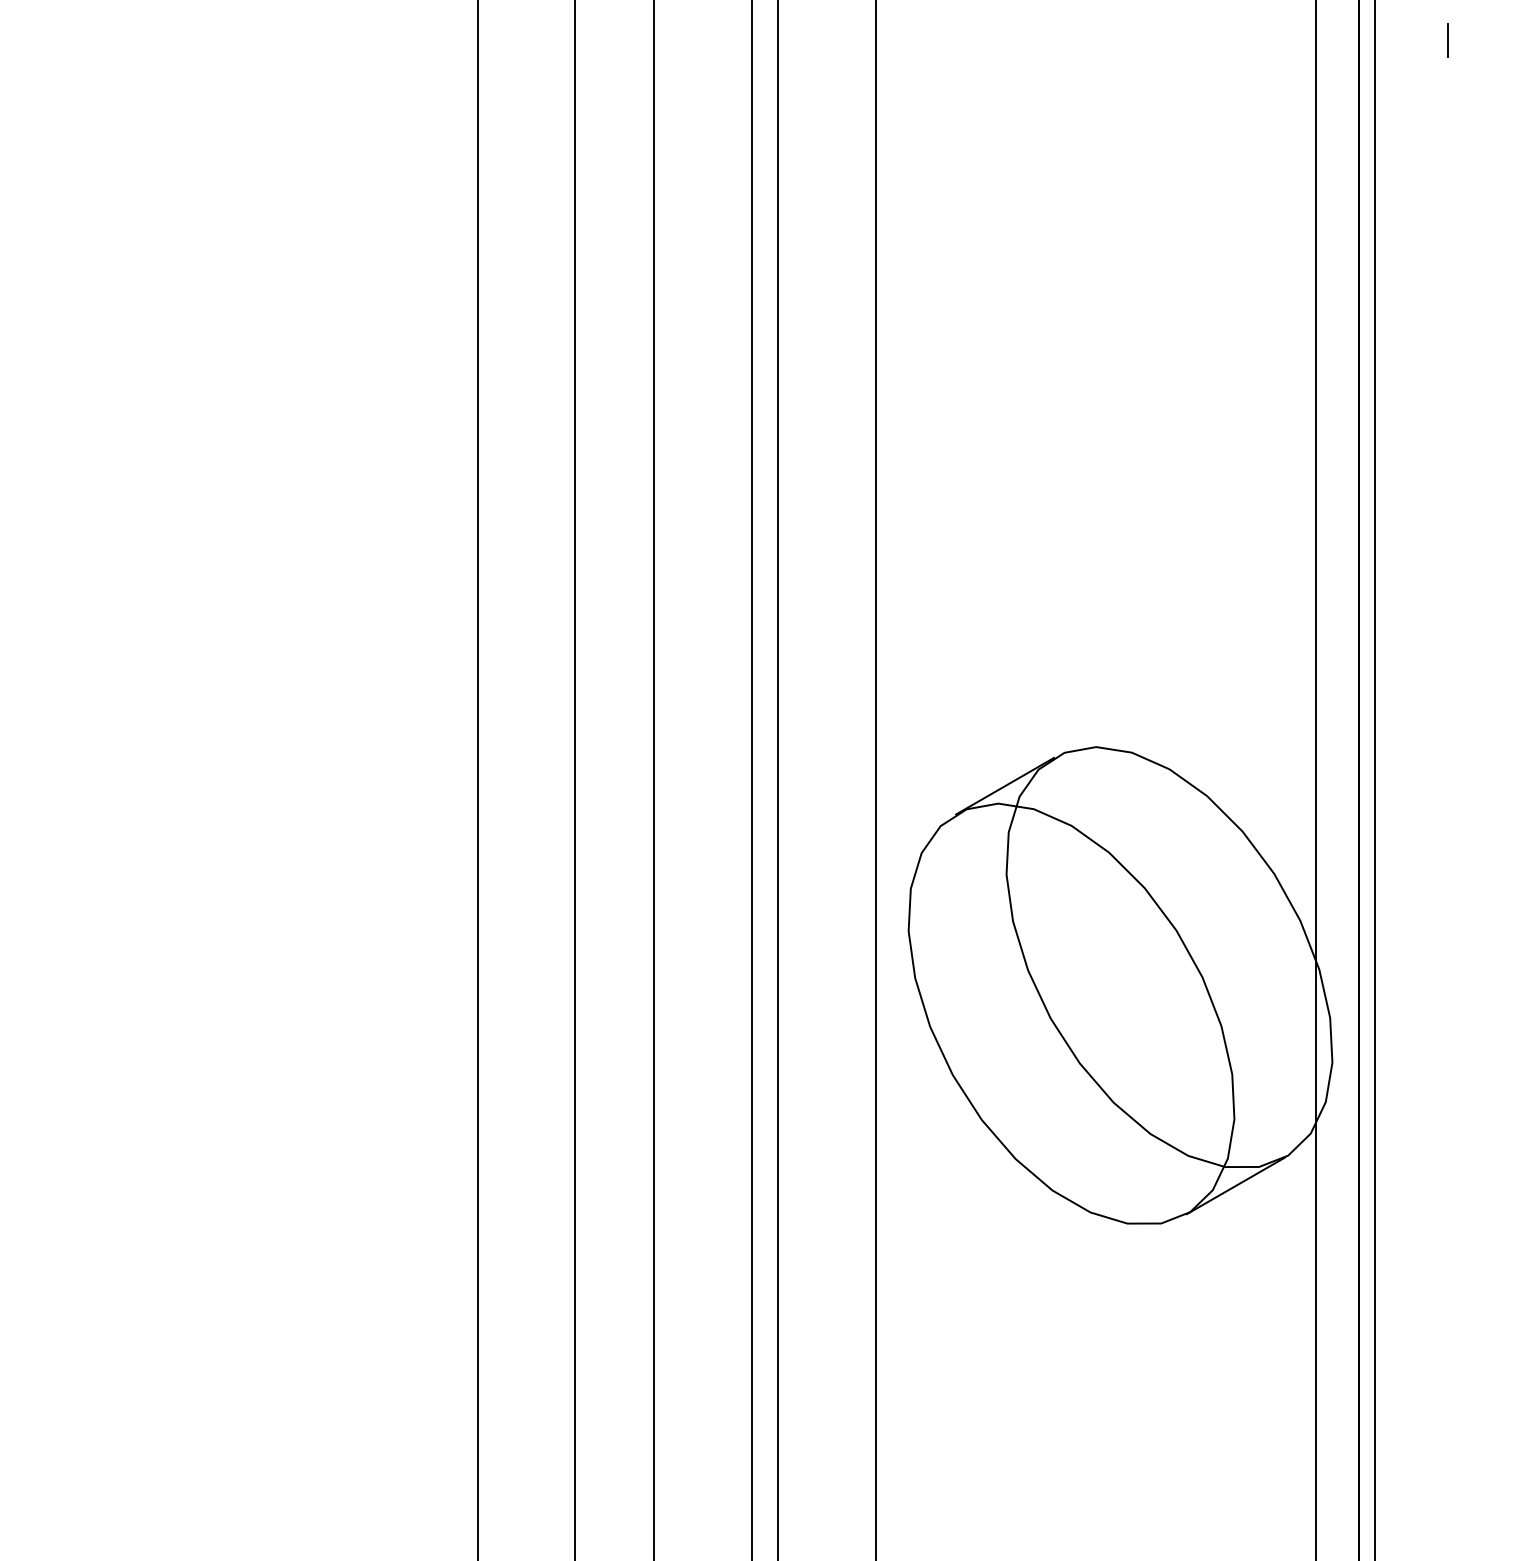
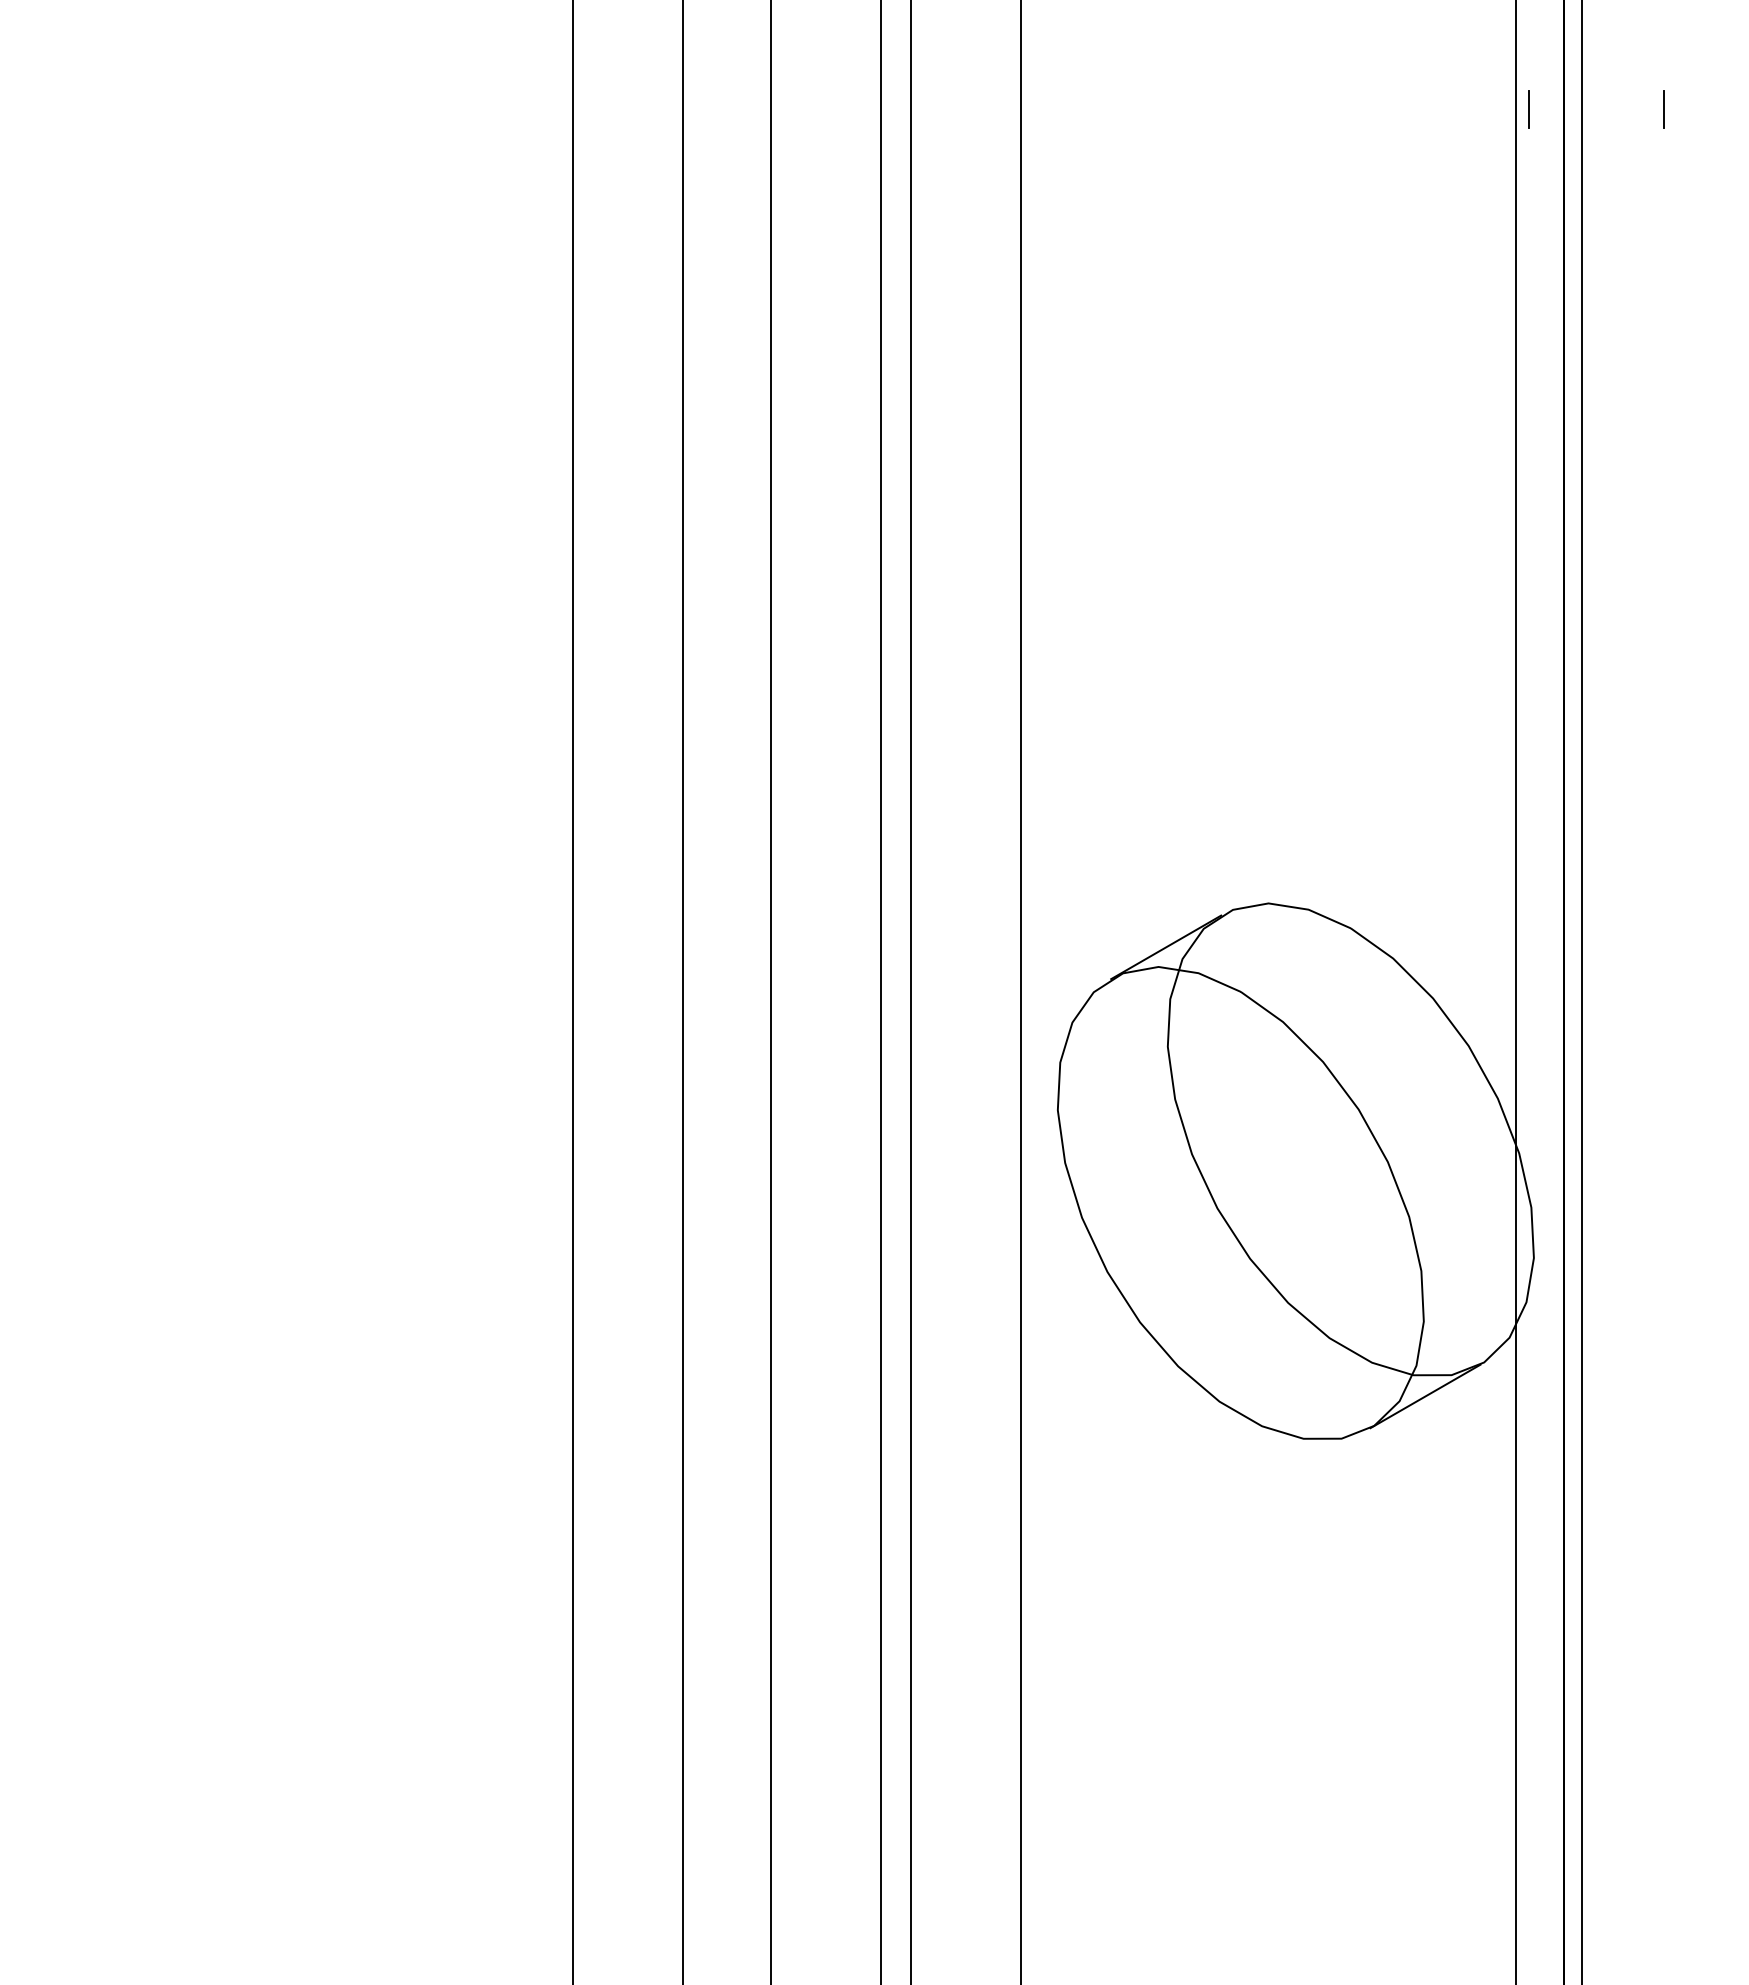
line: (1327, 40) -> (1528, 109), added

